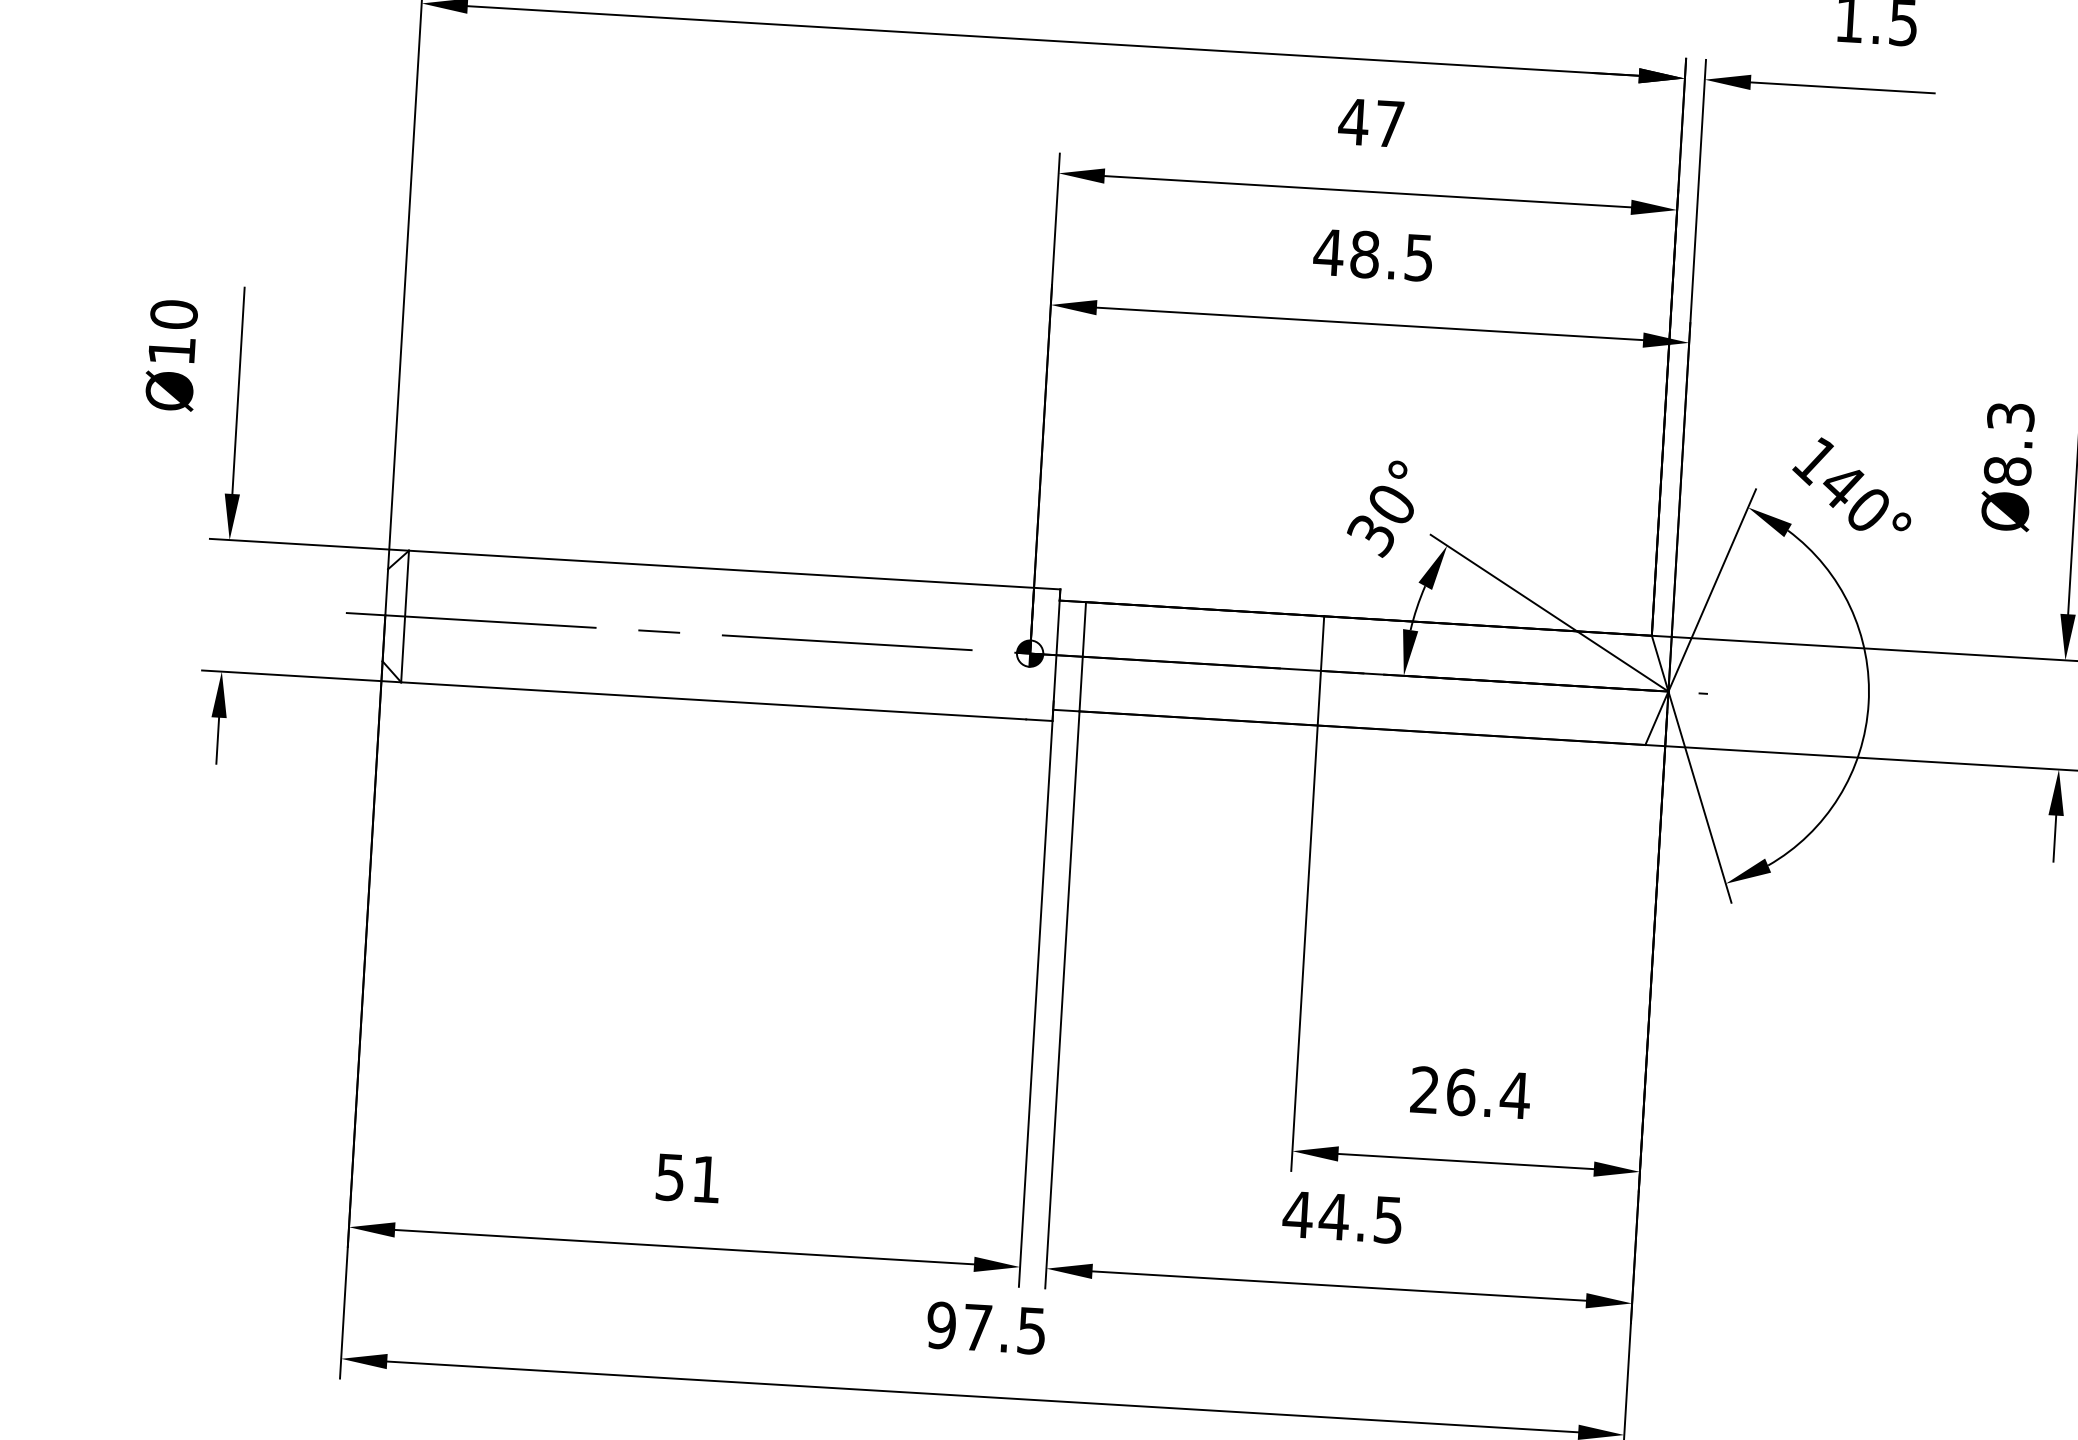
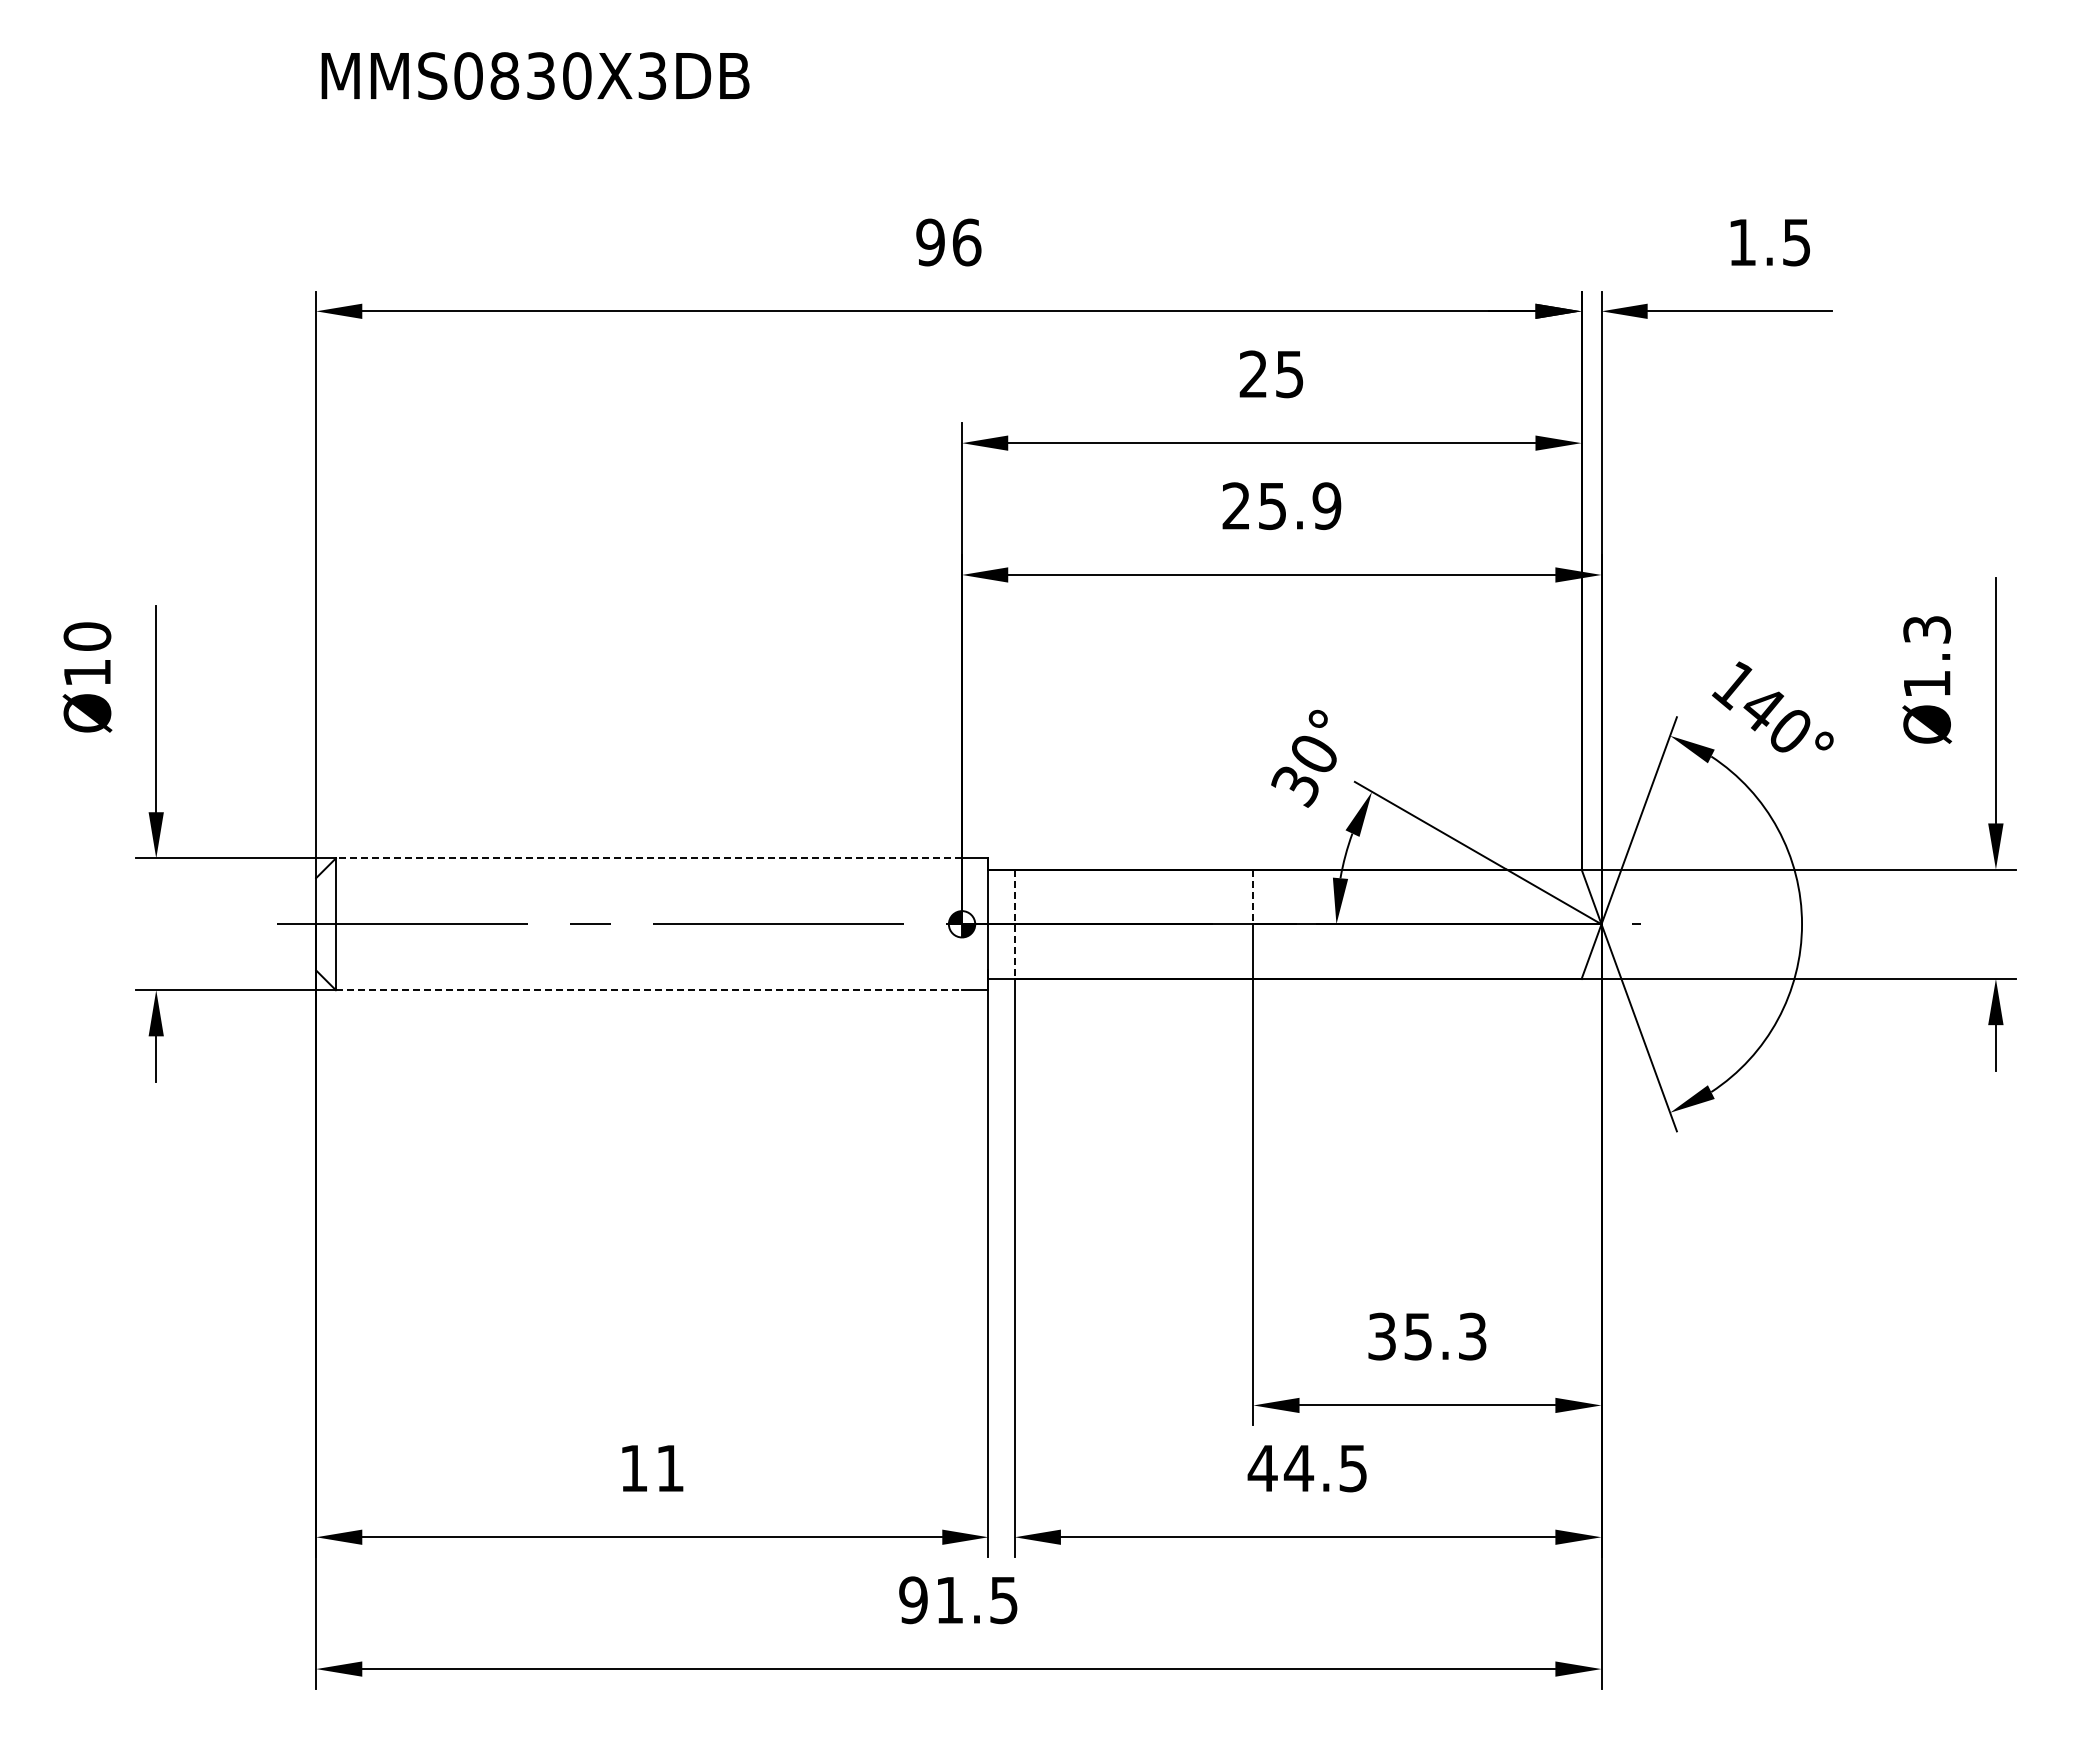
text: (1370, 123) -> (1270, 374), 47 -> 25
text: (1373, 255) -> (1281, 506), 48.5 -> 25.9
text: (2007, 470) -> (1926, 683), Ø8.3 -> Ø1.3
line: (721, 569) -> (648, 858), solid -> dashed
line: (1322, 644) -> (1253, 897), solid -> dashed
line: (1082, 656) -> (1014, 924), solid -> dashed
line: (714, 701) -> (649, 990), solid -> dashed
text: (1470, 1092) -> (1427, 1336), 26.4 -> 35.3
text: (669, 1177) -> (633, 1468), 51 -> 11
text: (977, 1327) -> (949, 1600), 97.5 -> 91.5

